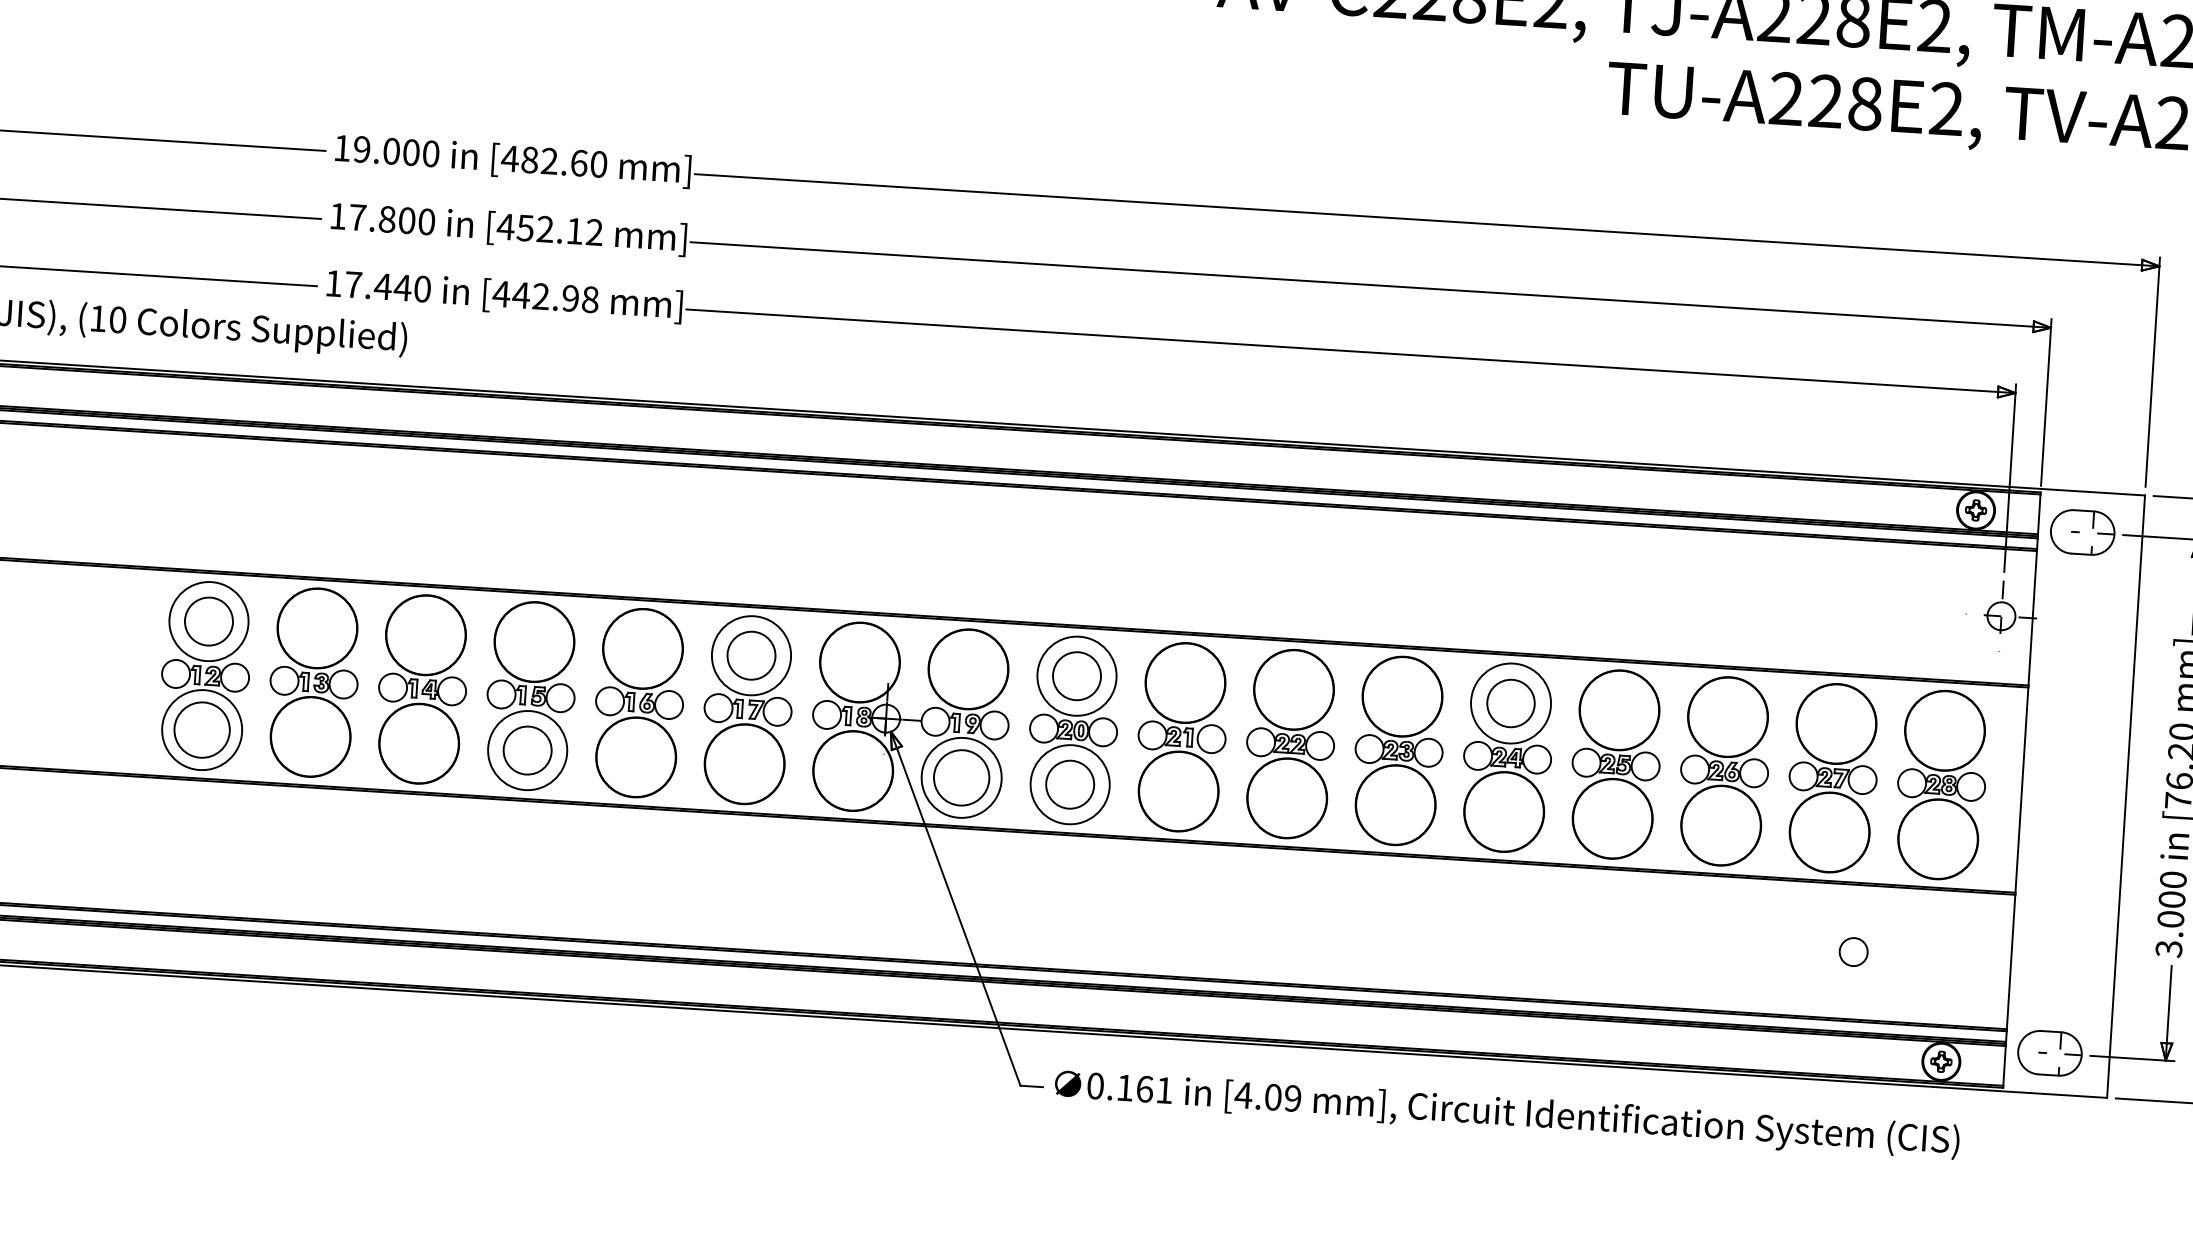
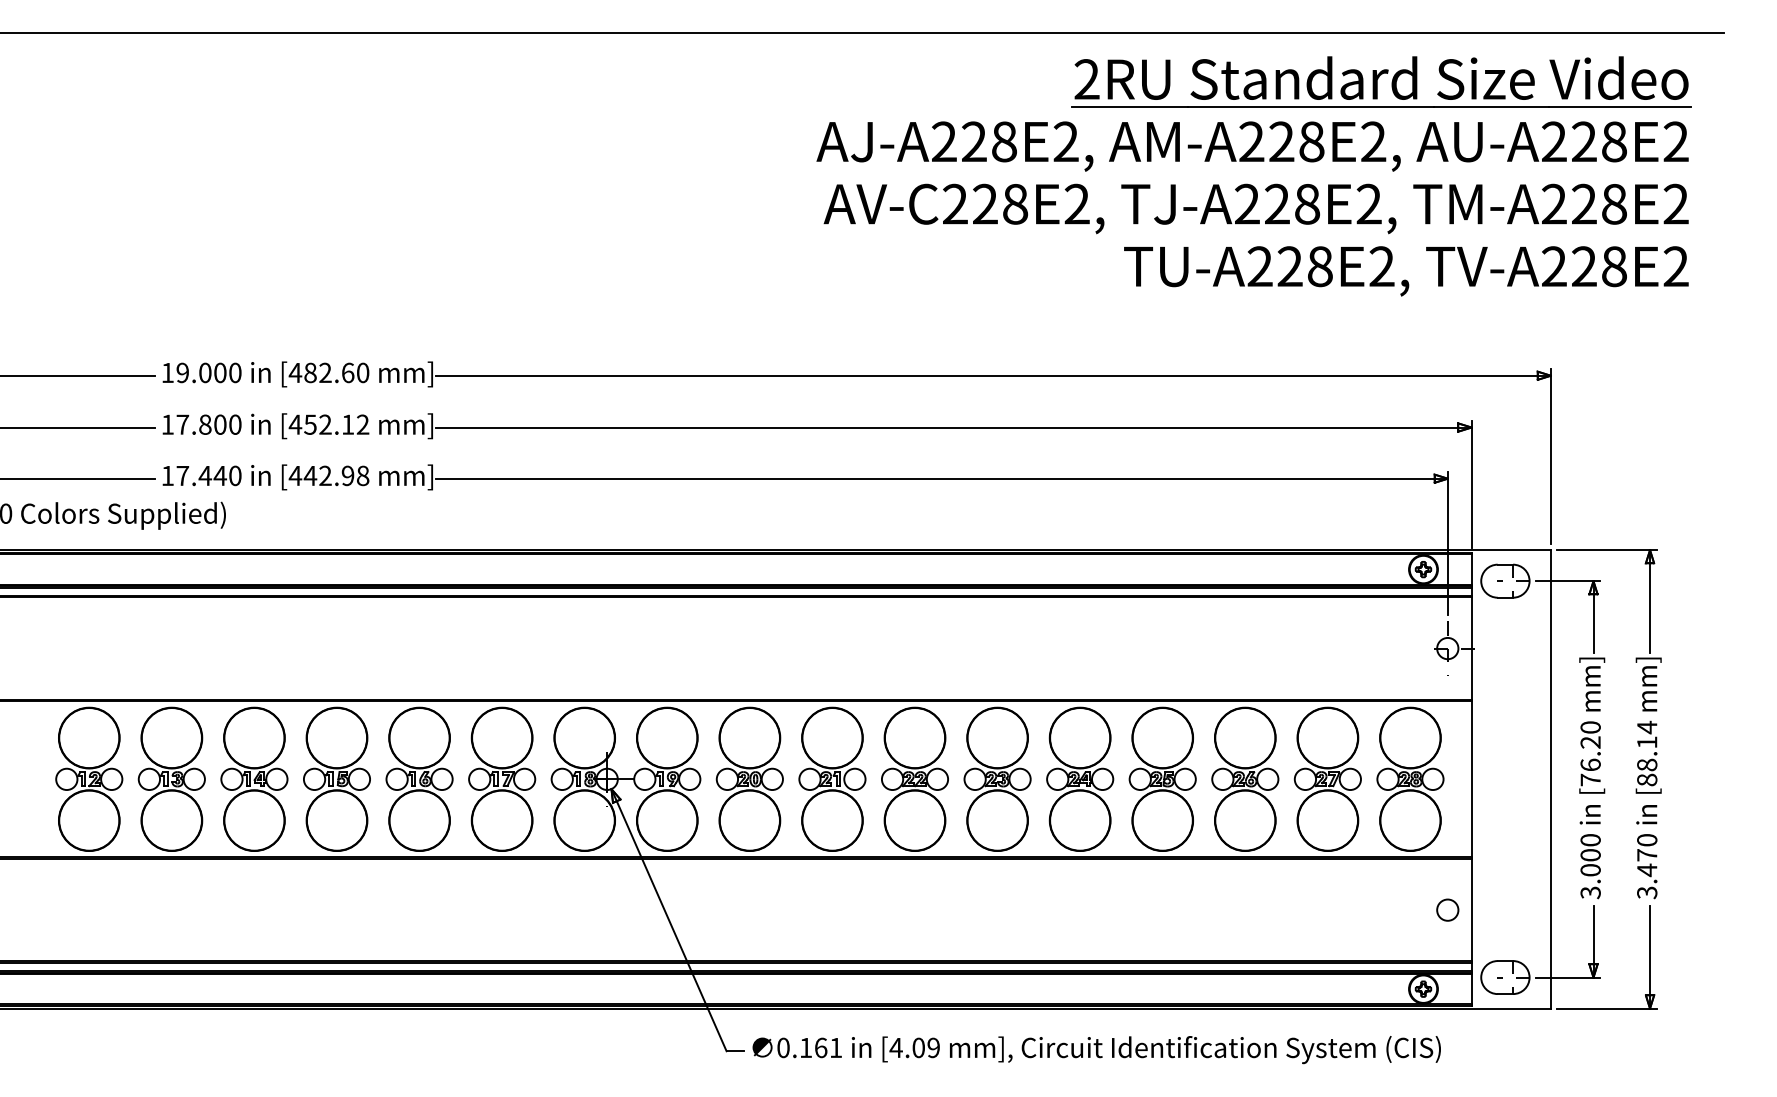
circle: (207, 620) -> (88, 737), size x1.67
circle: (750, 654) -> (501, 737), size x1.67
circle: (1076, 675) -> (749, 737), size x1.67
circle: (1511, 704) -> (1080, 738), size x1.67
circle: (202, 729) -> (89, 820), size x1.43
circle: (527, 750) -> (336, 820), size x1.67
circle: (961, 777) -> (667, 820), size x1.43
circle: (1069, 784) -> (749, 820), size x1.67
circle: (1853, 951) -> (1447, 909), moved

